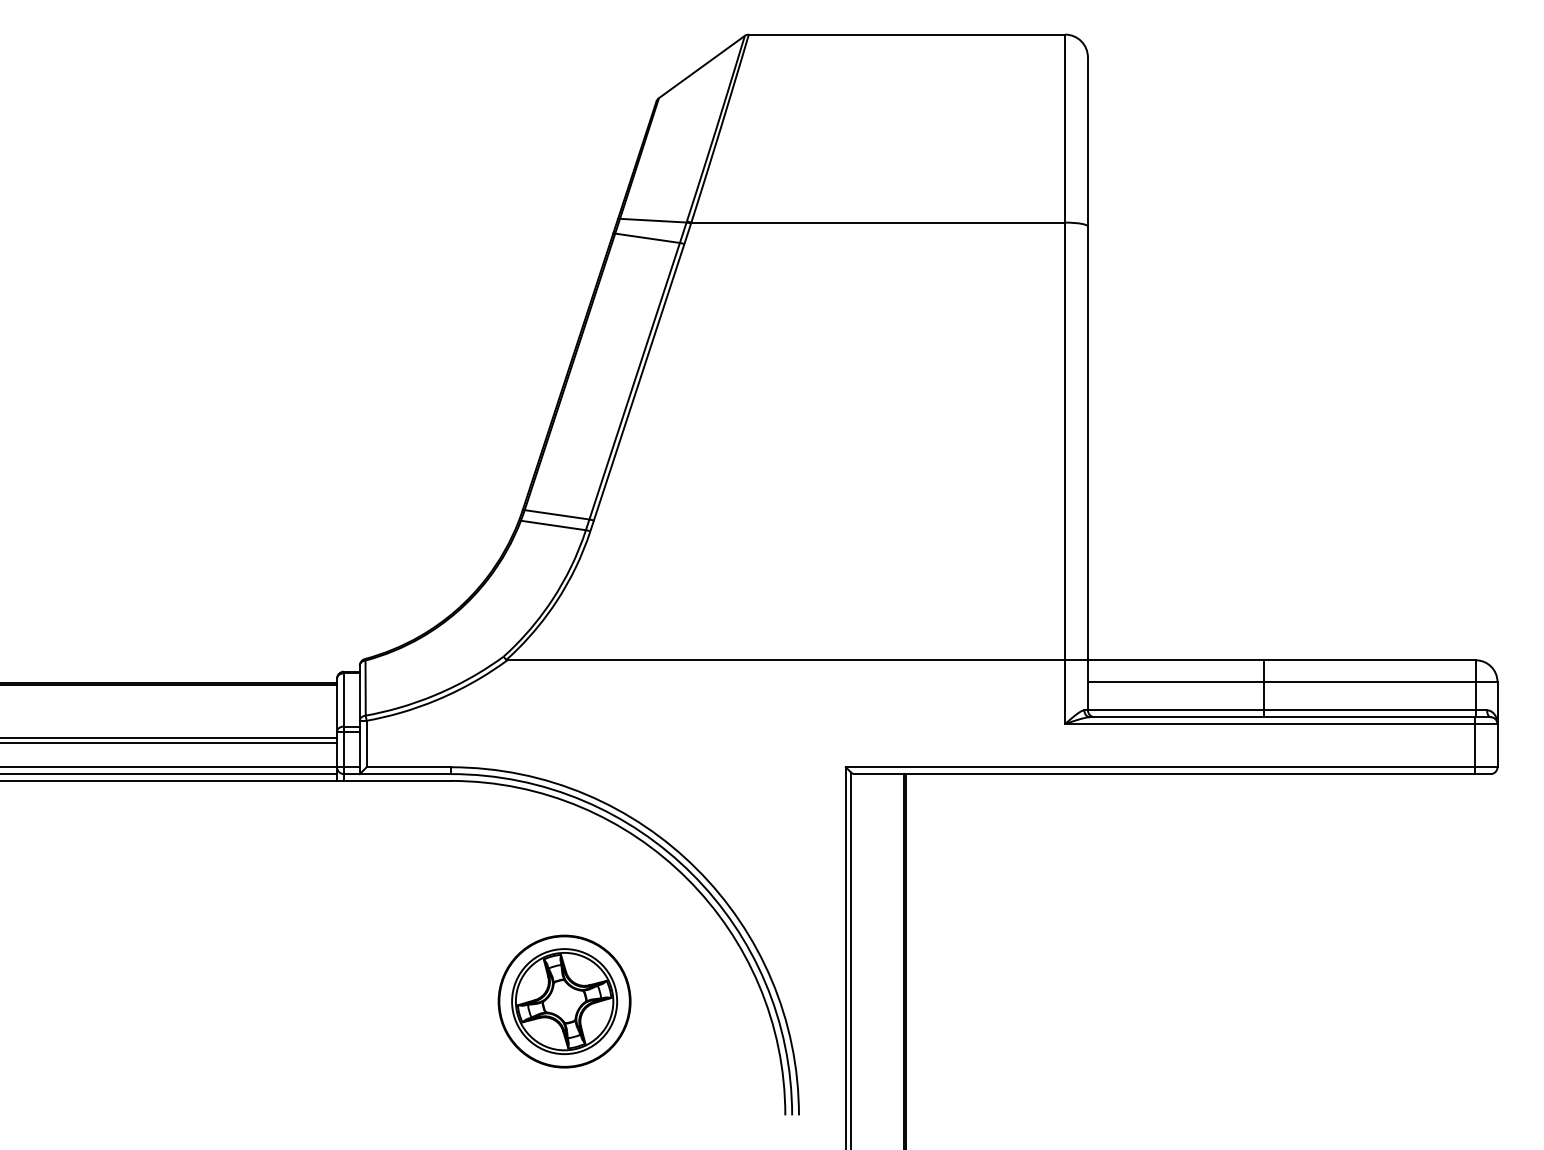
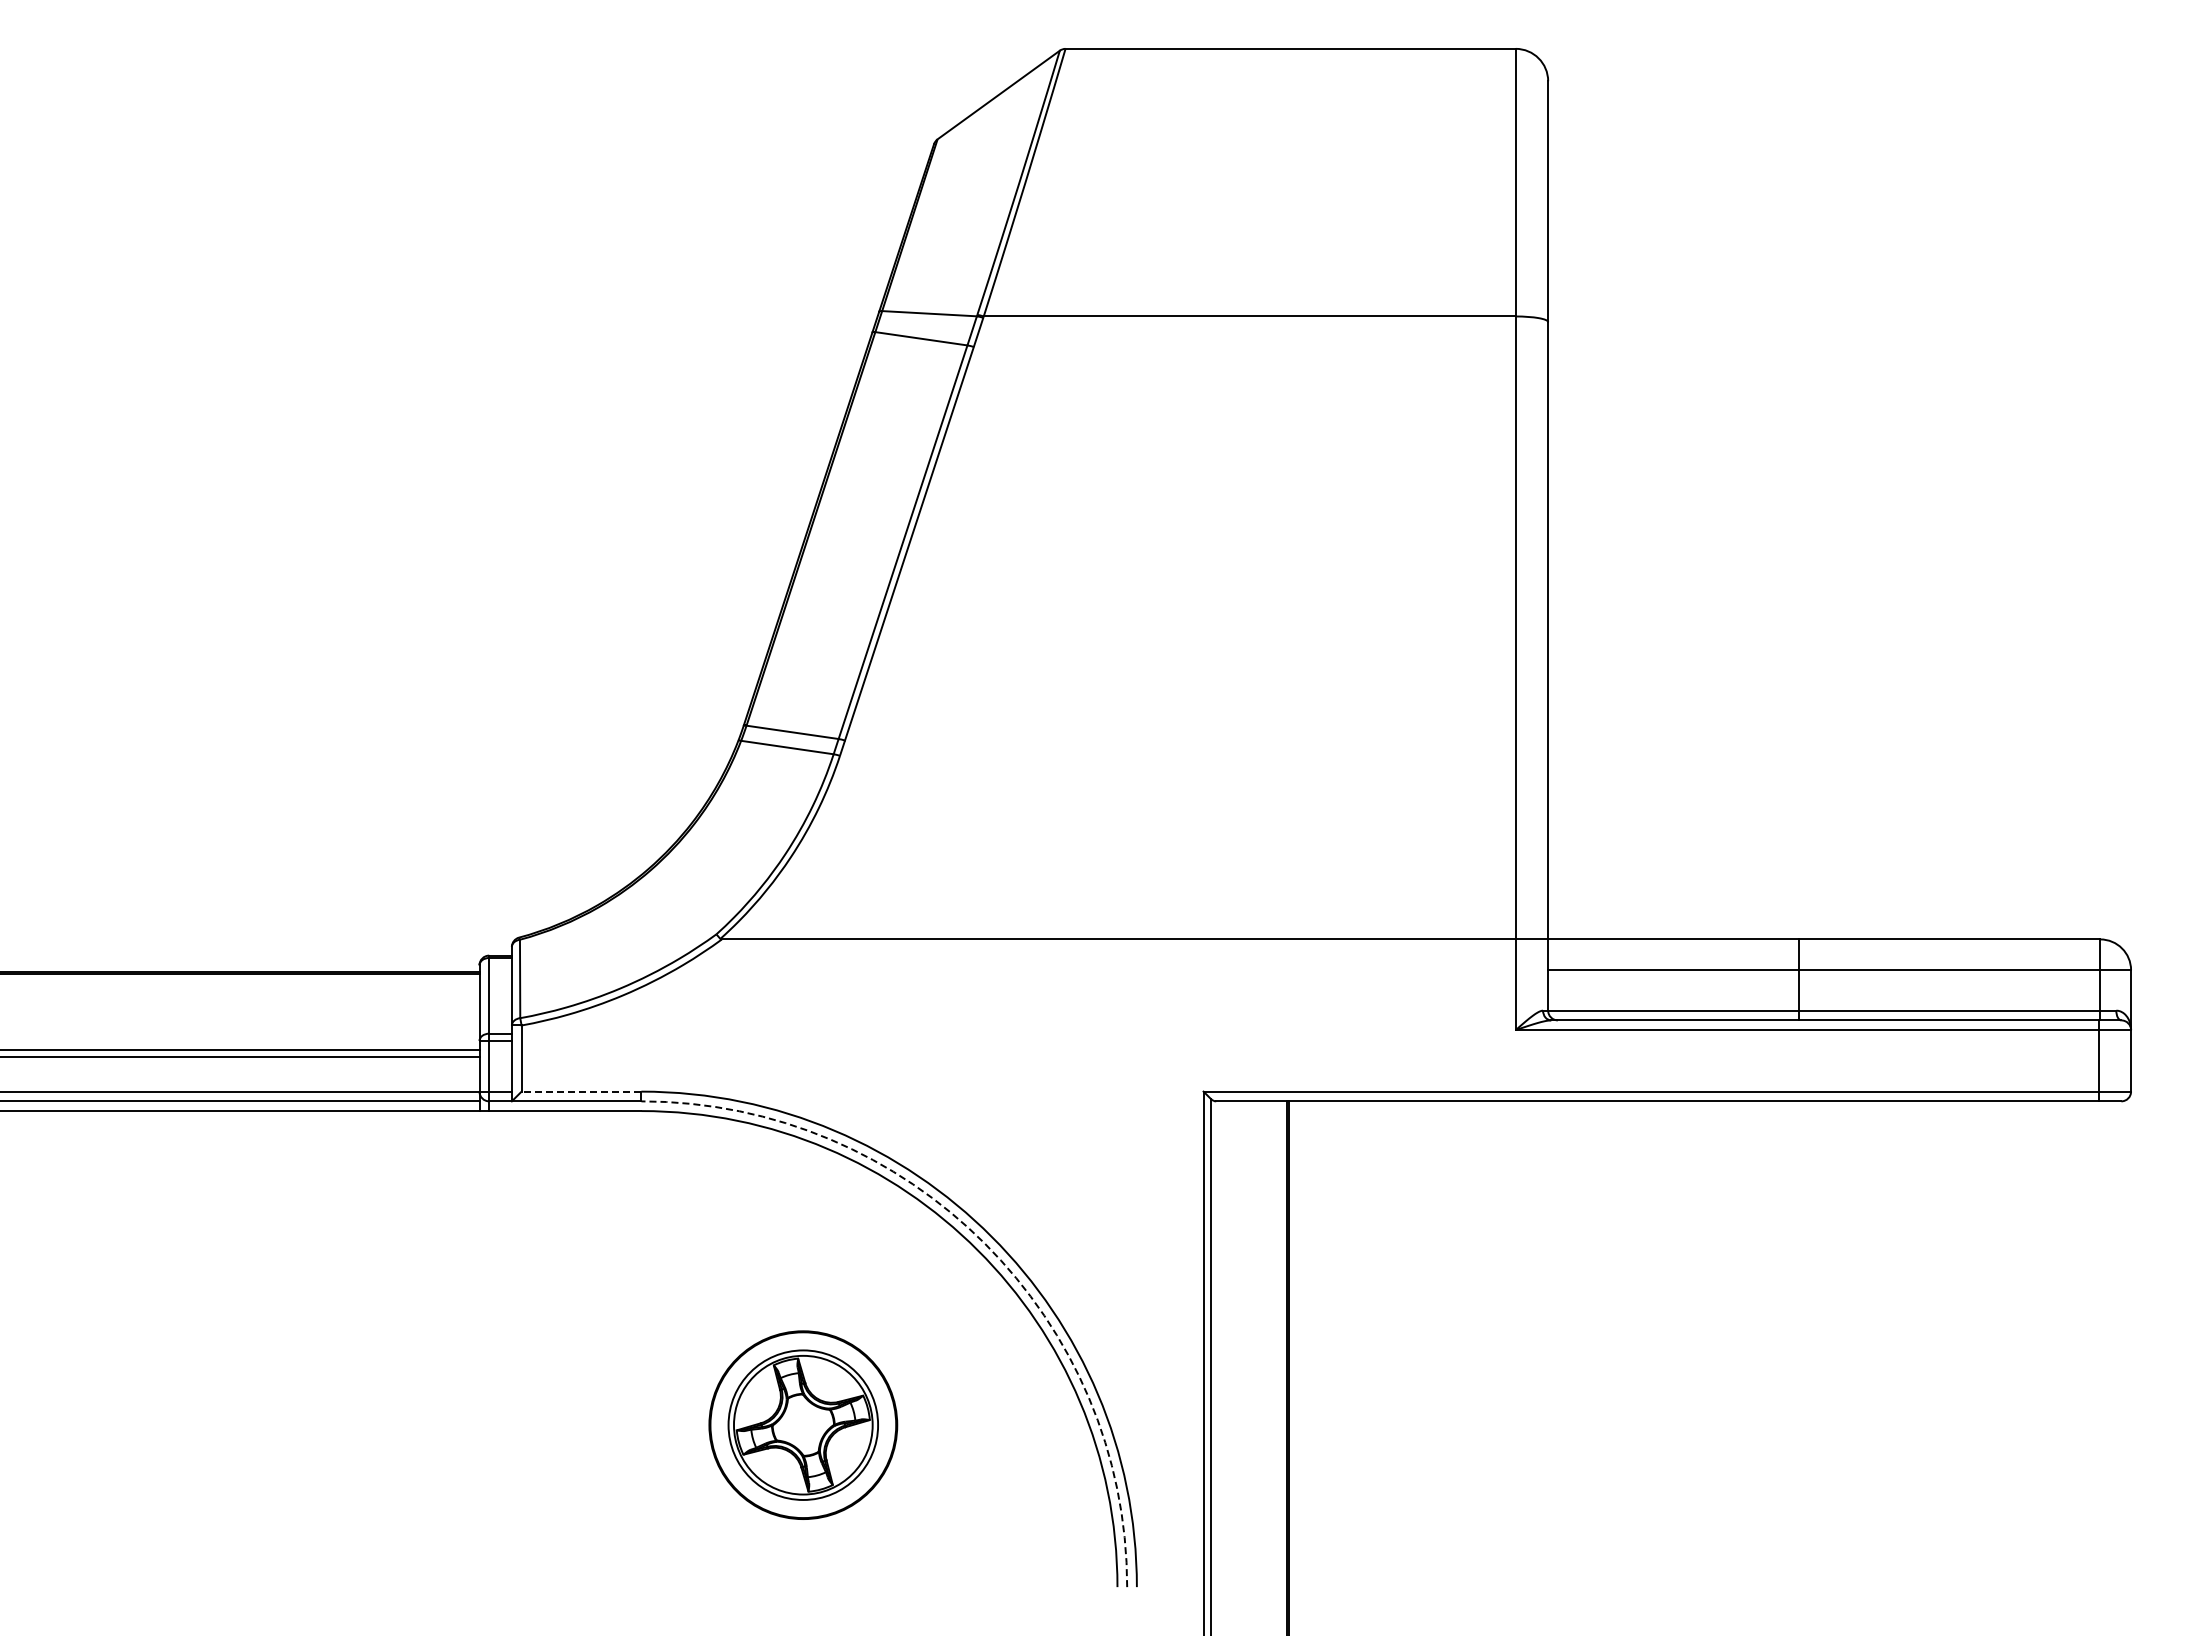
line: (408, 767) -> (581, 1091), solid -> dashed
arc: (691, 873) -> (984, 1243), solid -> dashed

